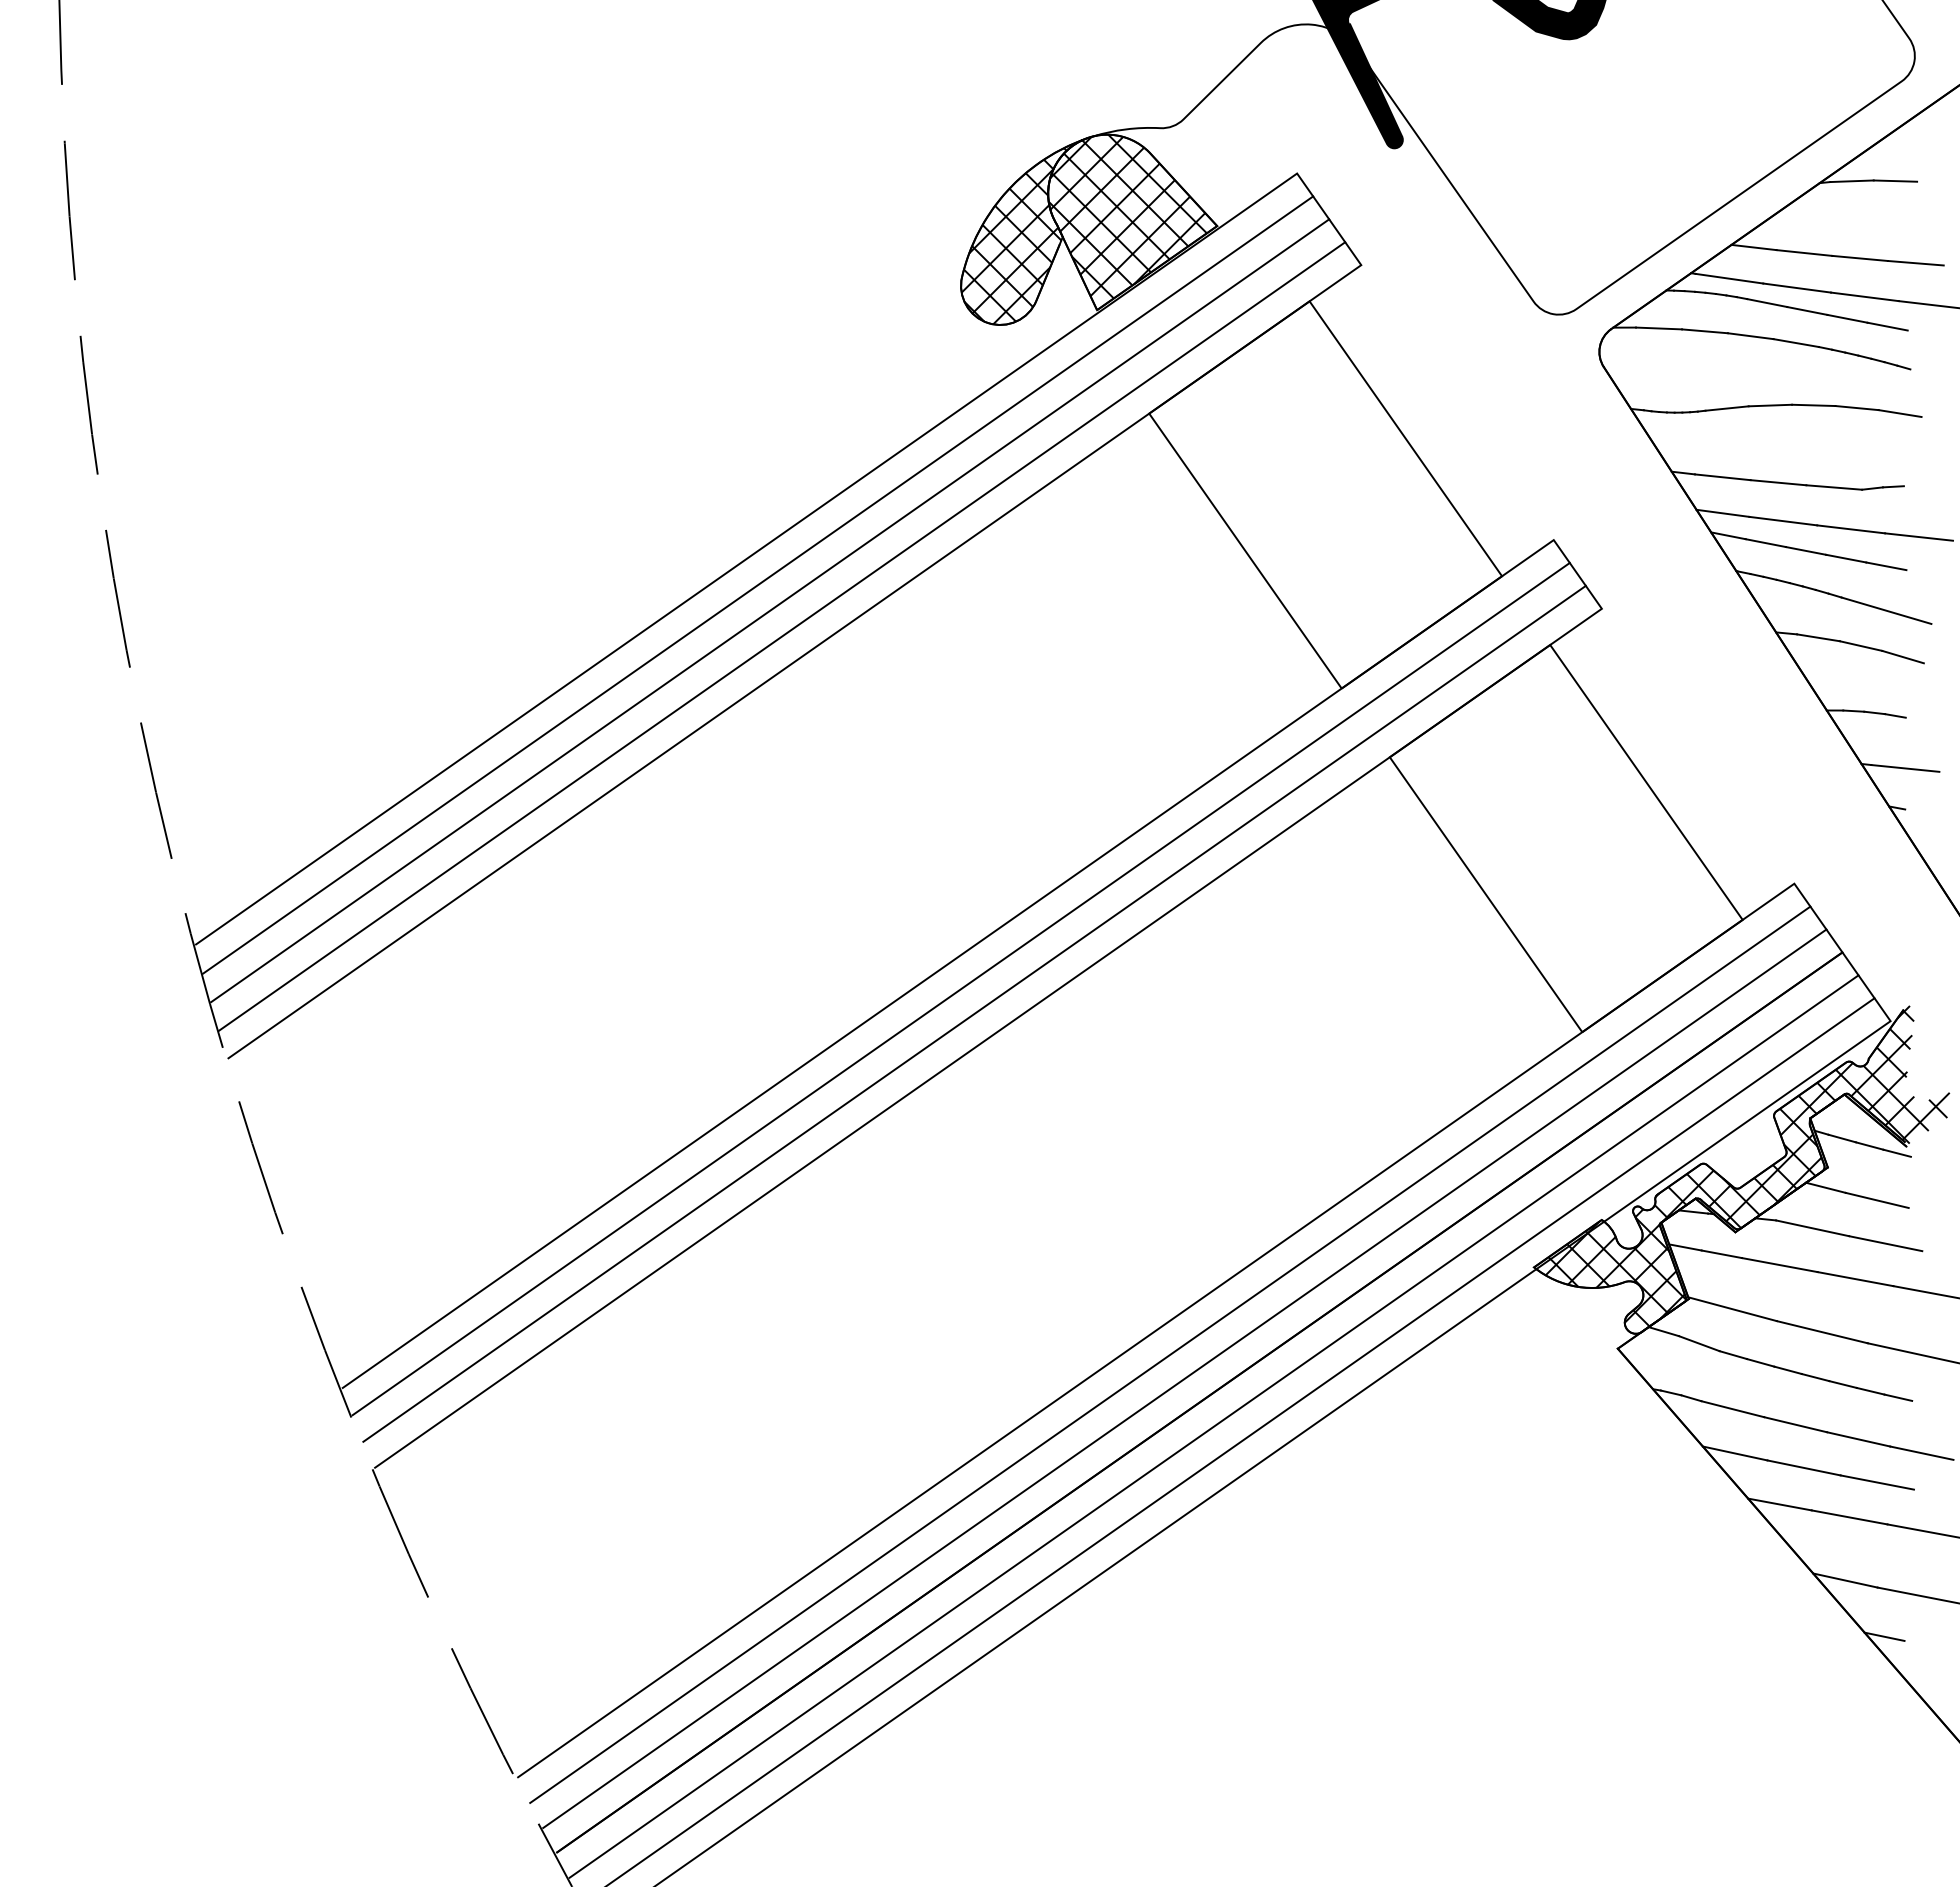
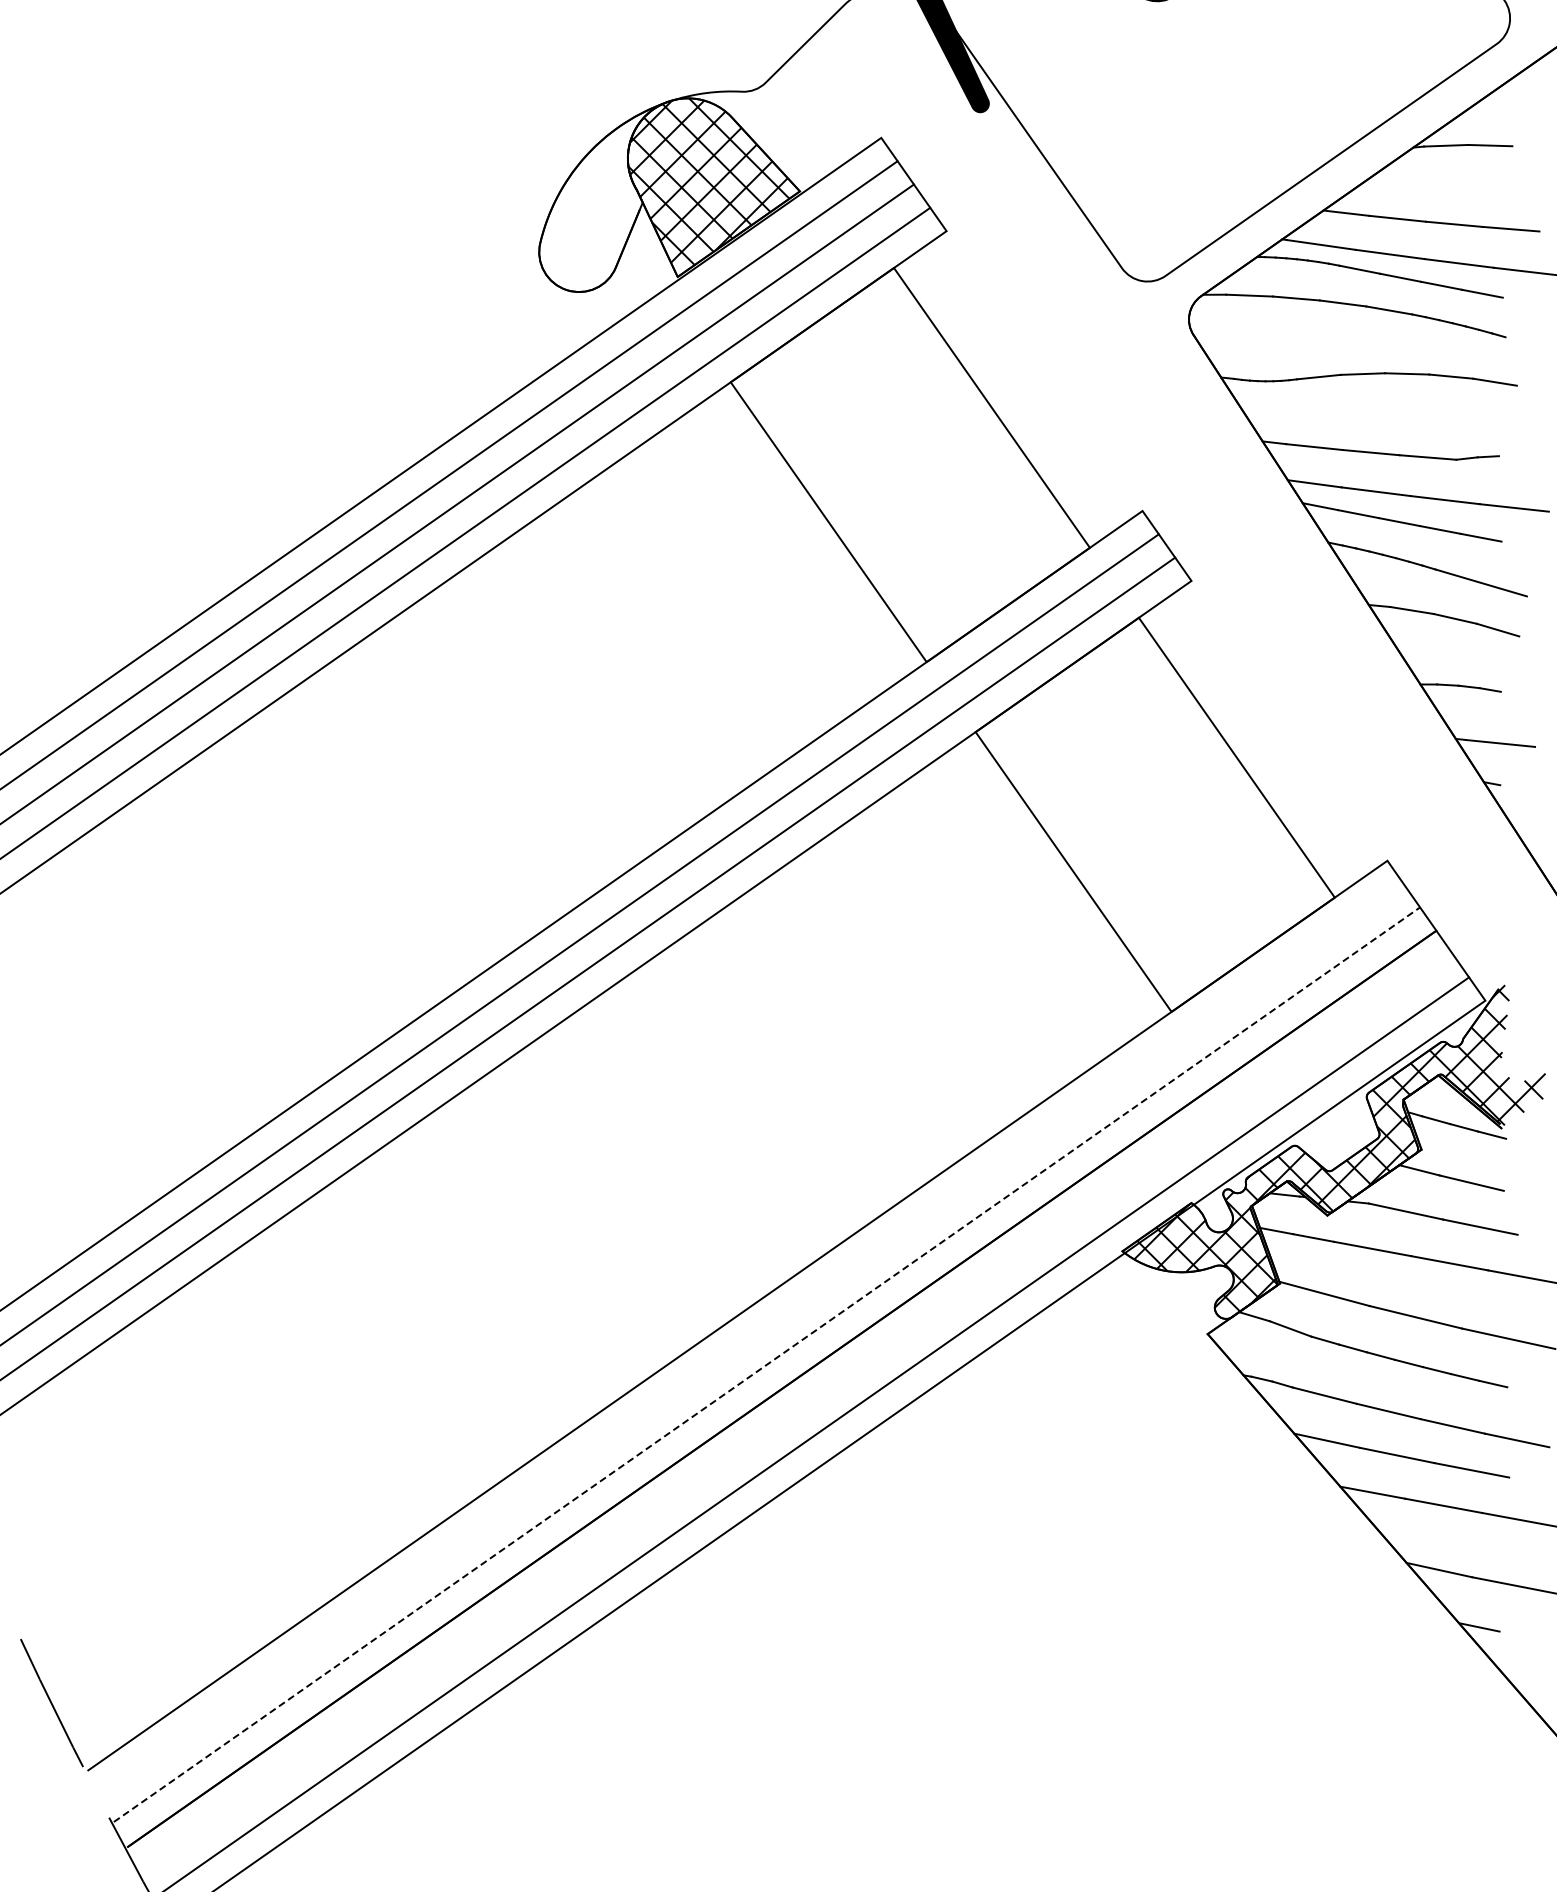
hatch: (1013, 236) -> (592, 201), removed
line: (1170, 1354) -> (752, 1340), removed
line: (1185, 1378) -> (767, 1364), solid -> dashed
line: (1213, 1426) -> (796, 1413), removed

